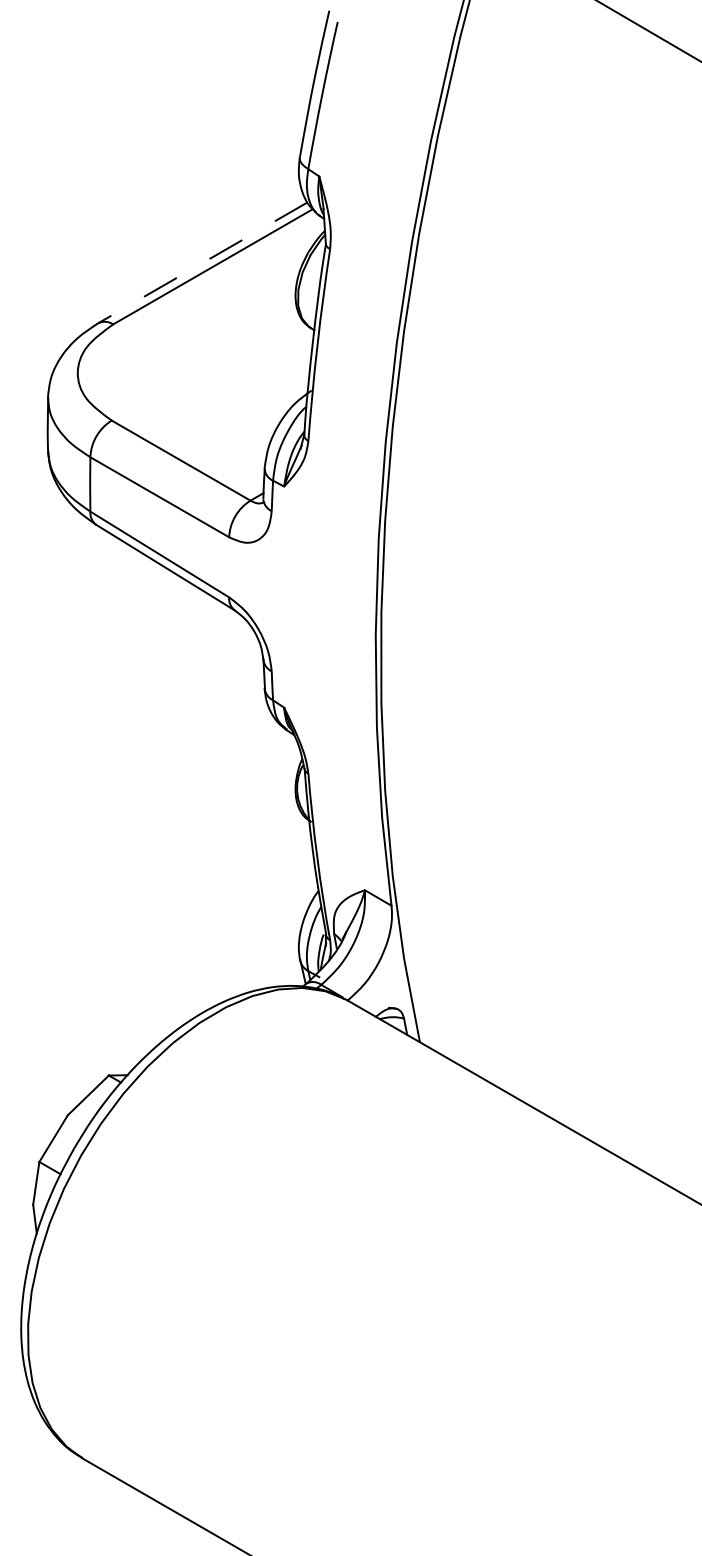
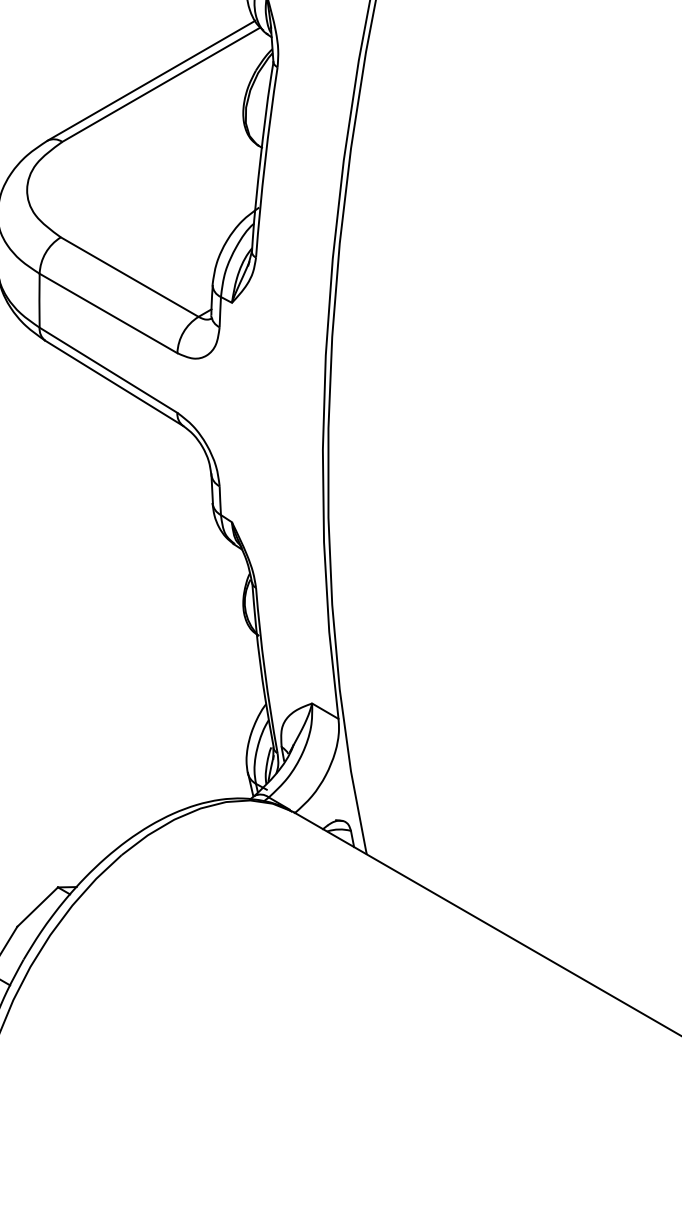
line: (203, 262) -> (151, 80), dashed -> solid

